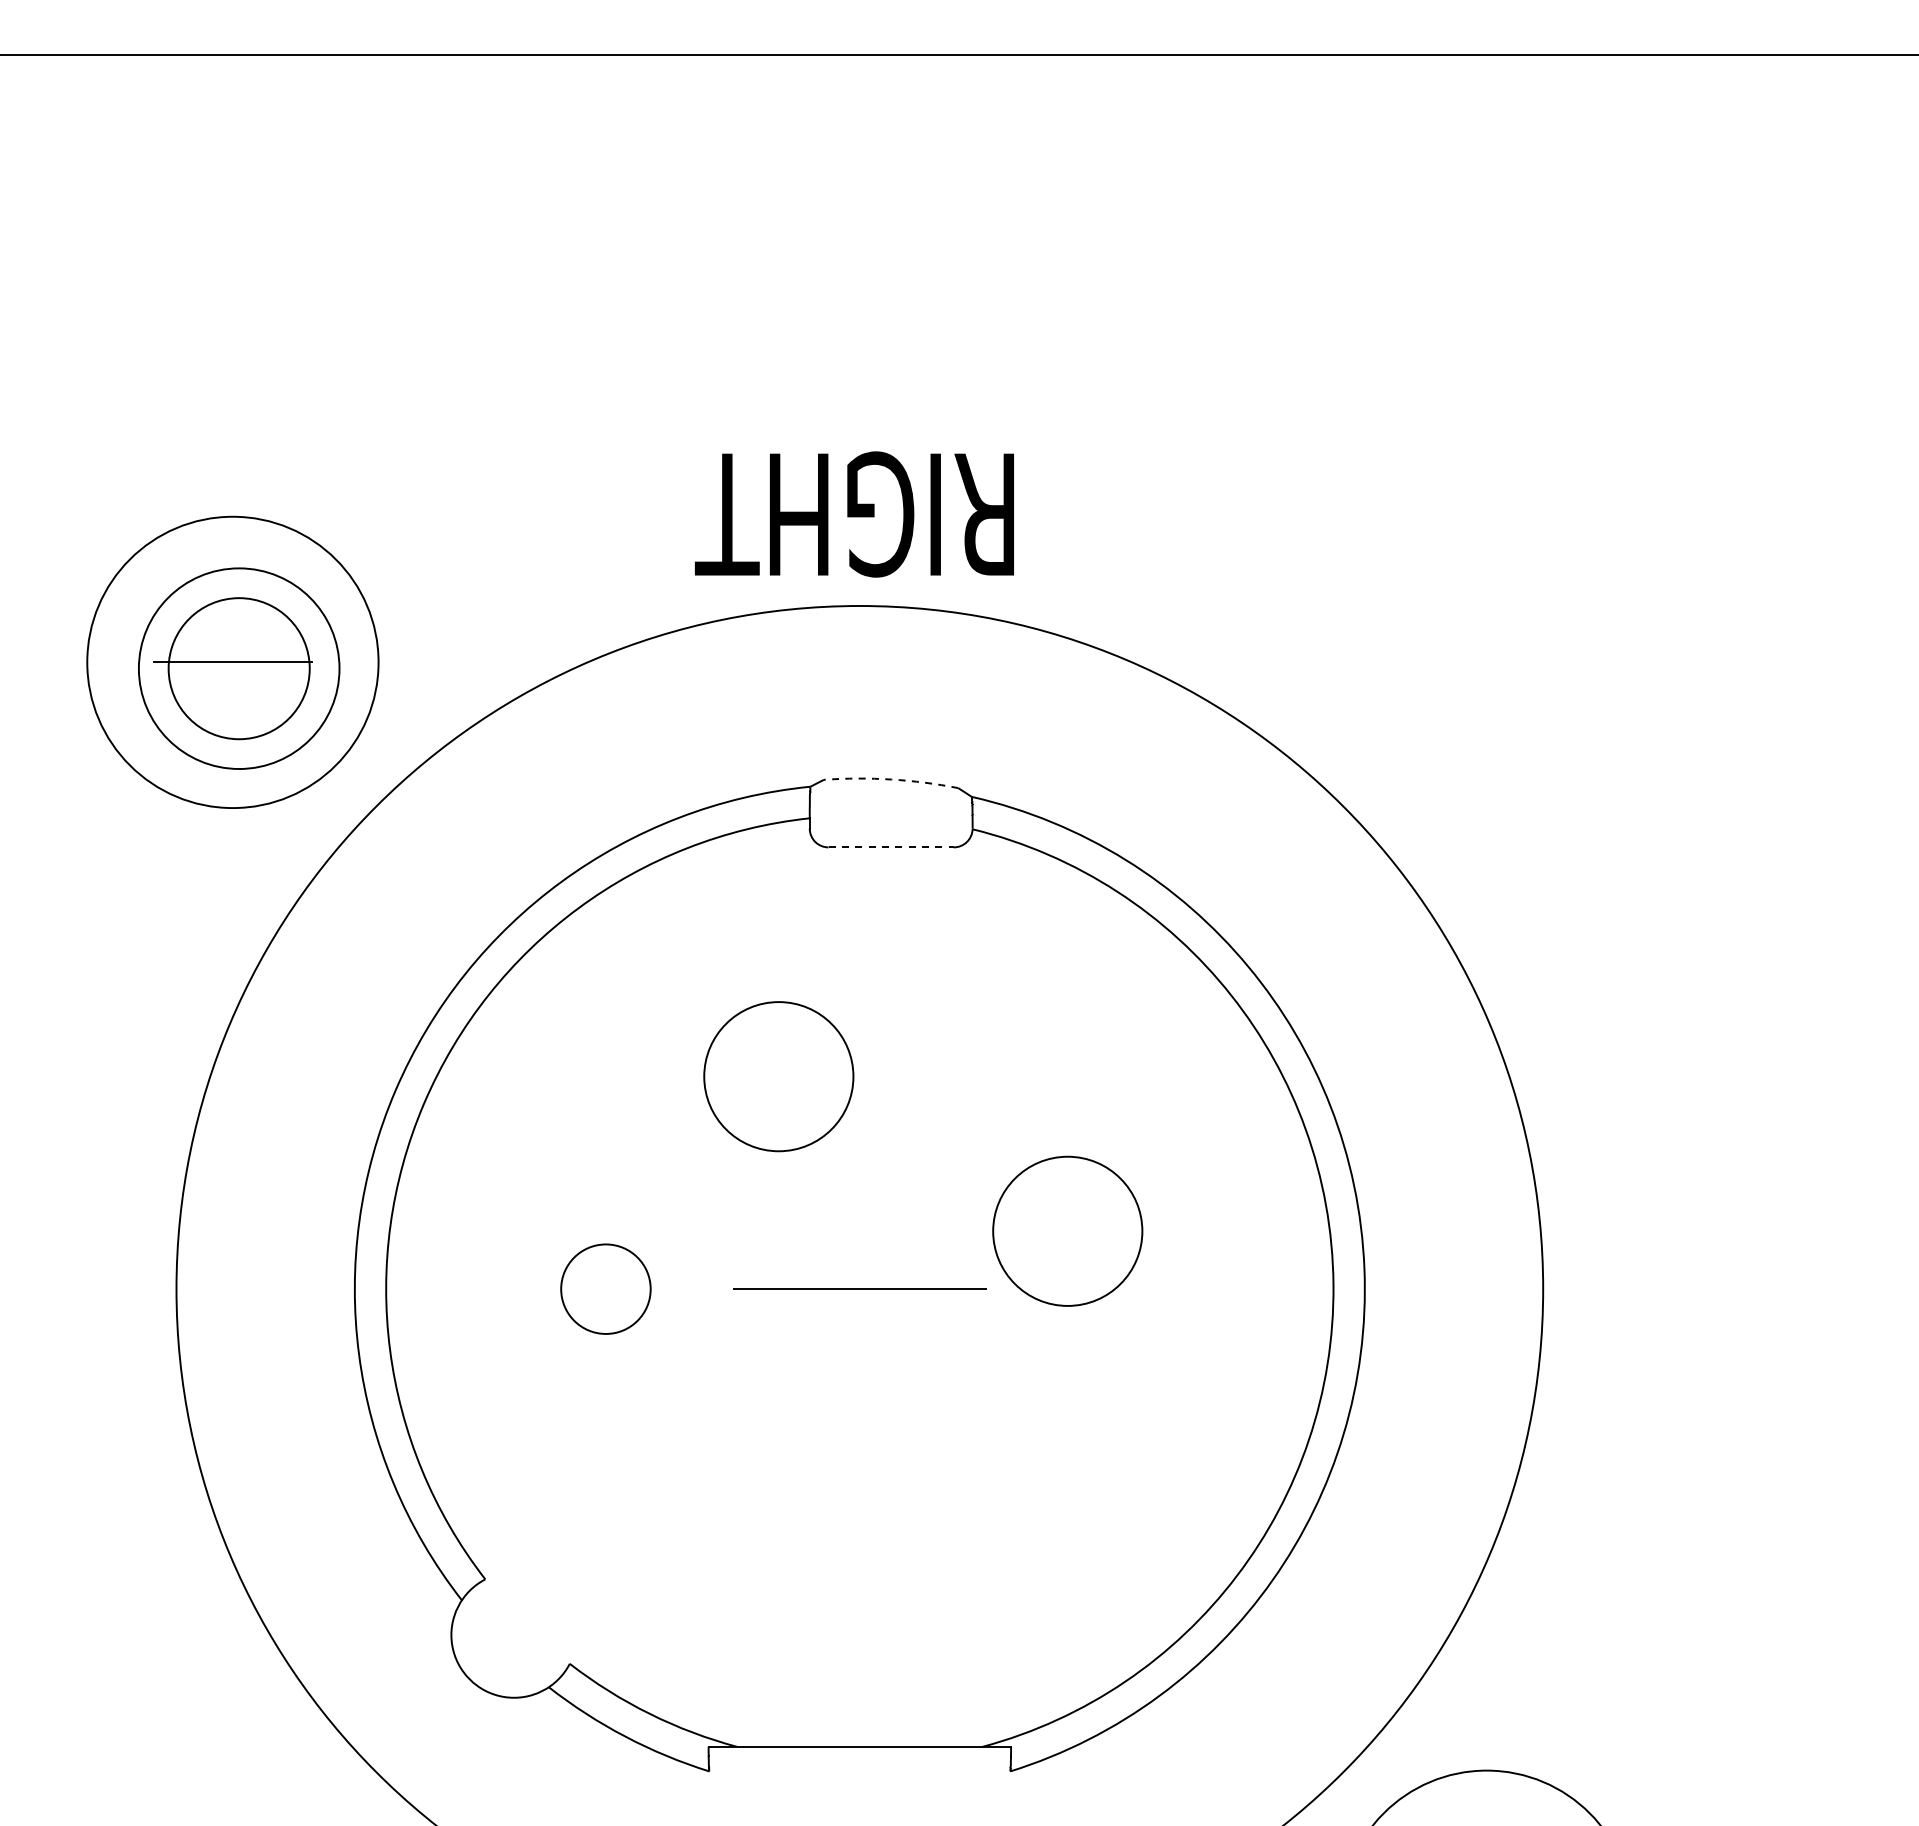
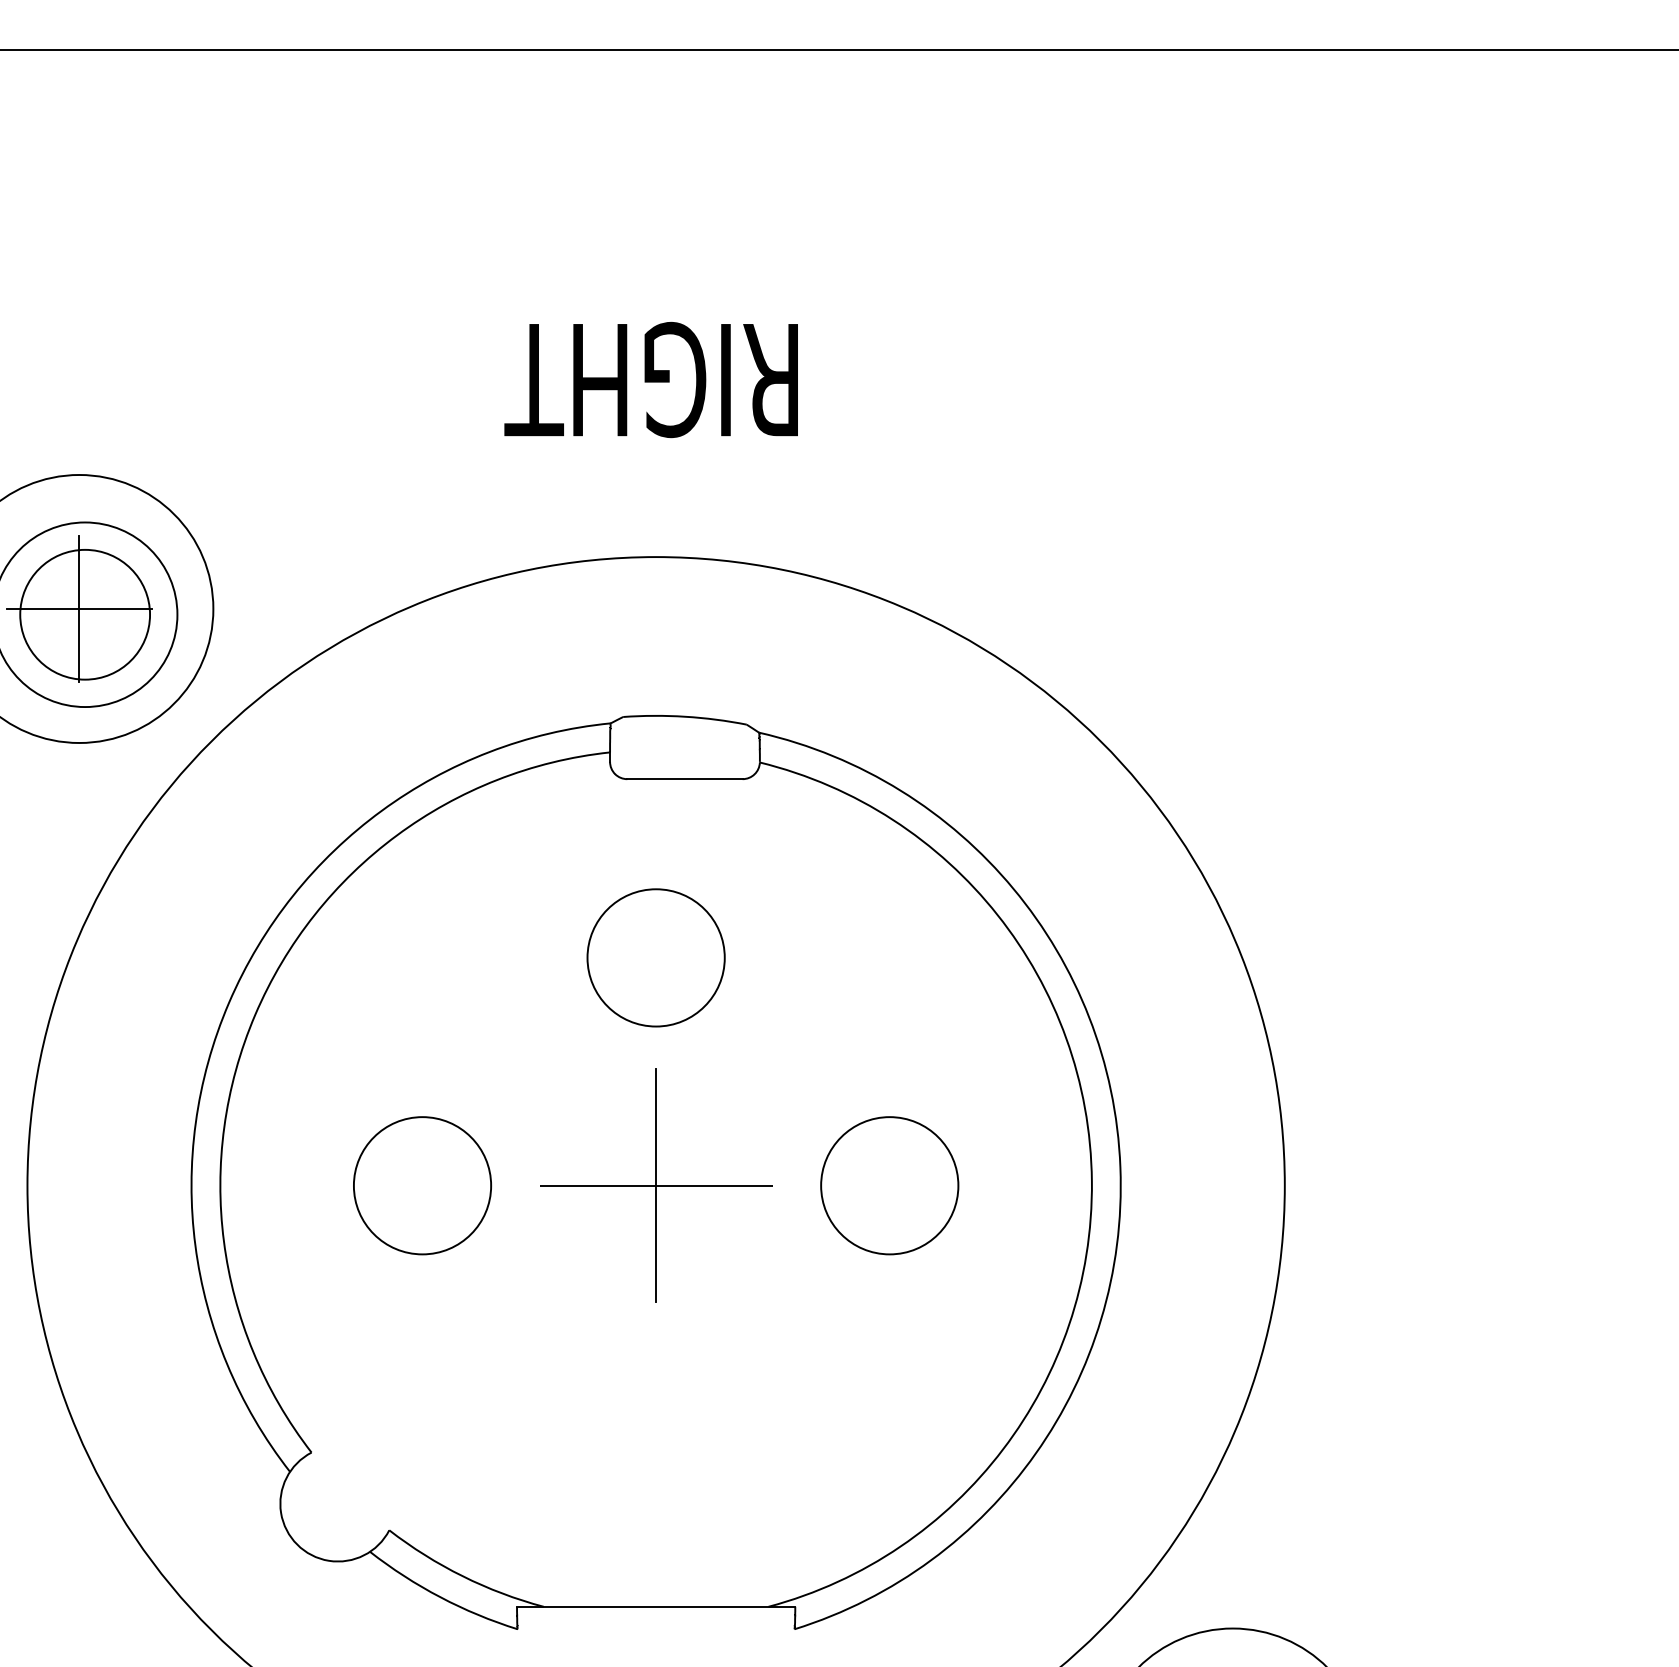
text: (854, 514) -> (651, 379), moved
line: (232, 662) -> (78, 609), added
arc: (891, 779) -> (685, 716), dashed -> solid
line: (891, 847) -> (685, 779), dashed -> solid
circle: (778, 1076) -> (655, 957), moved
circle: (1067, 1230) -> (889, 1184), moved
circle: (605, 1288) -> (422, 1184), size x1.67
line: (859, 1288) -> (655, 1184), added

